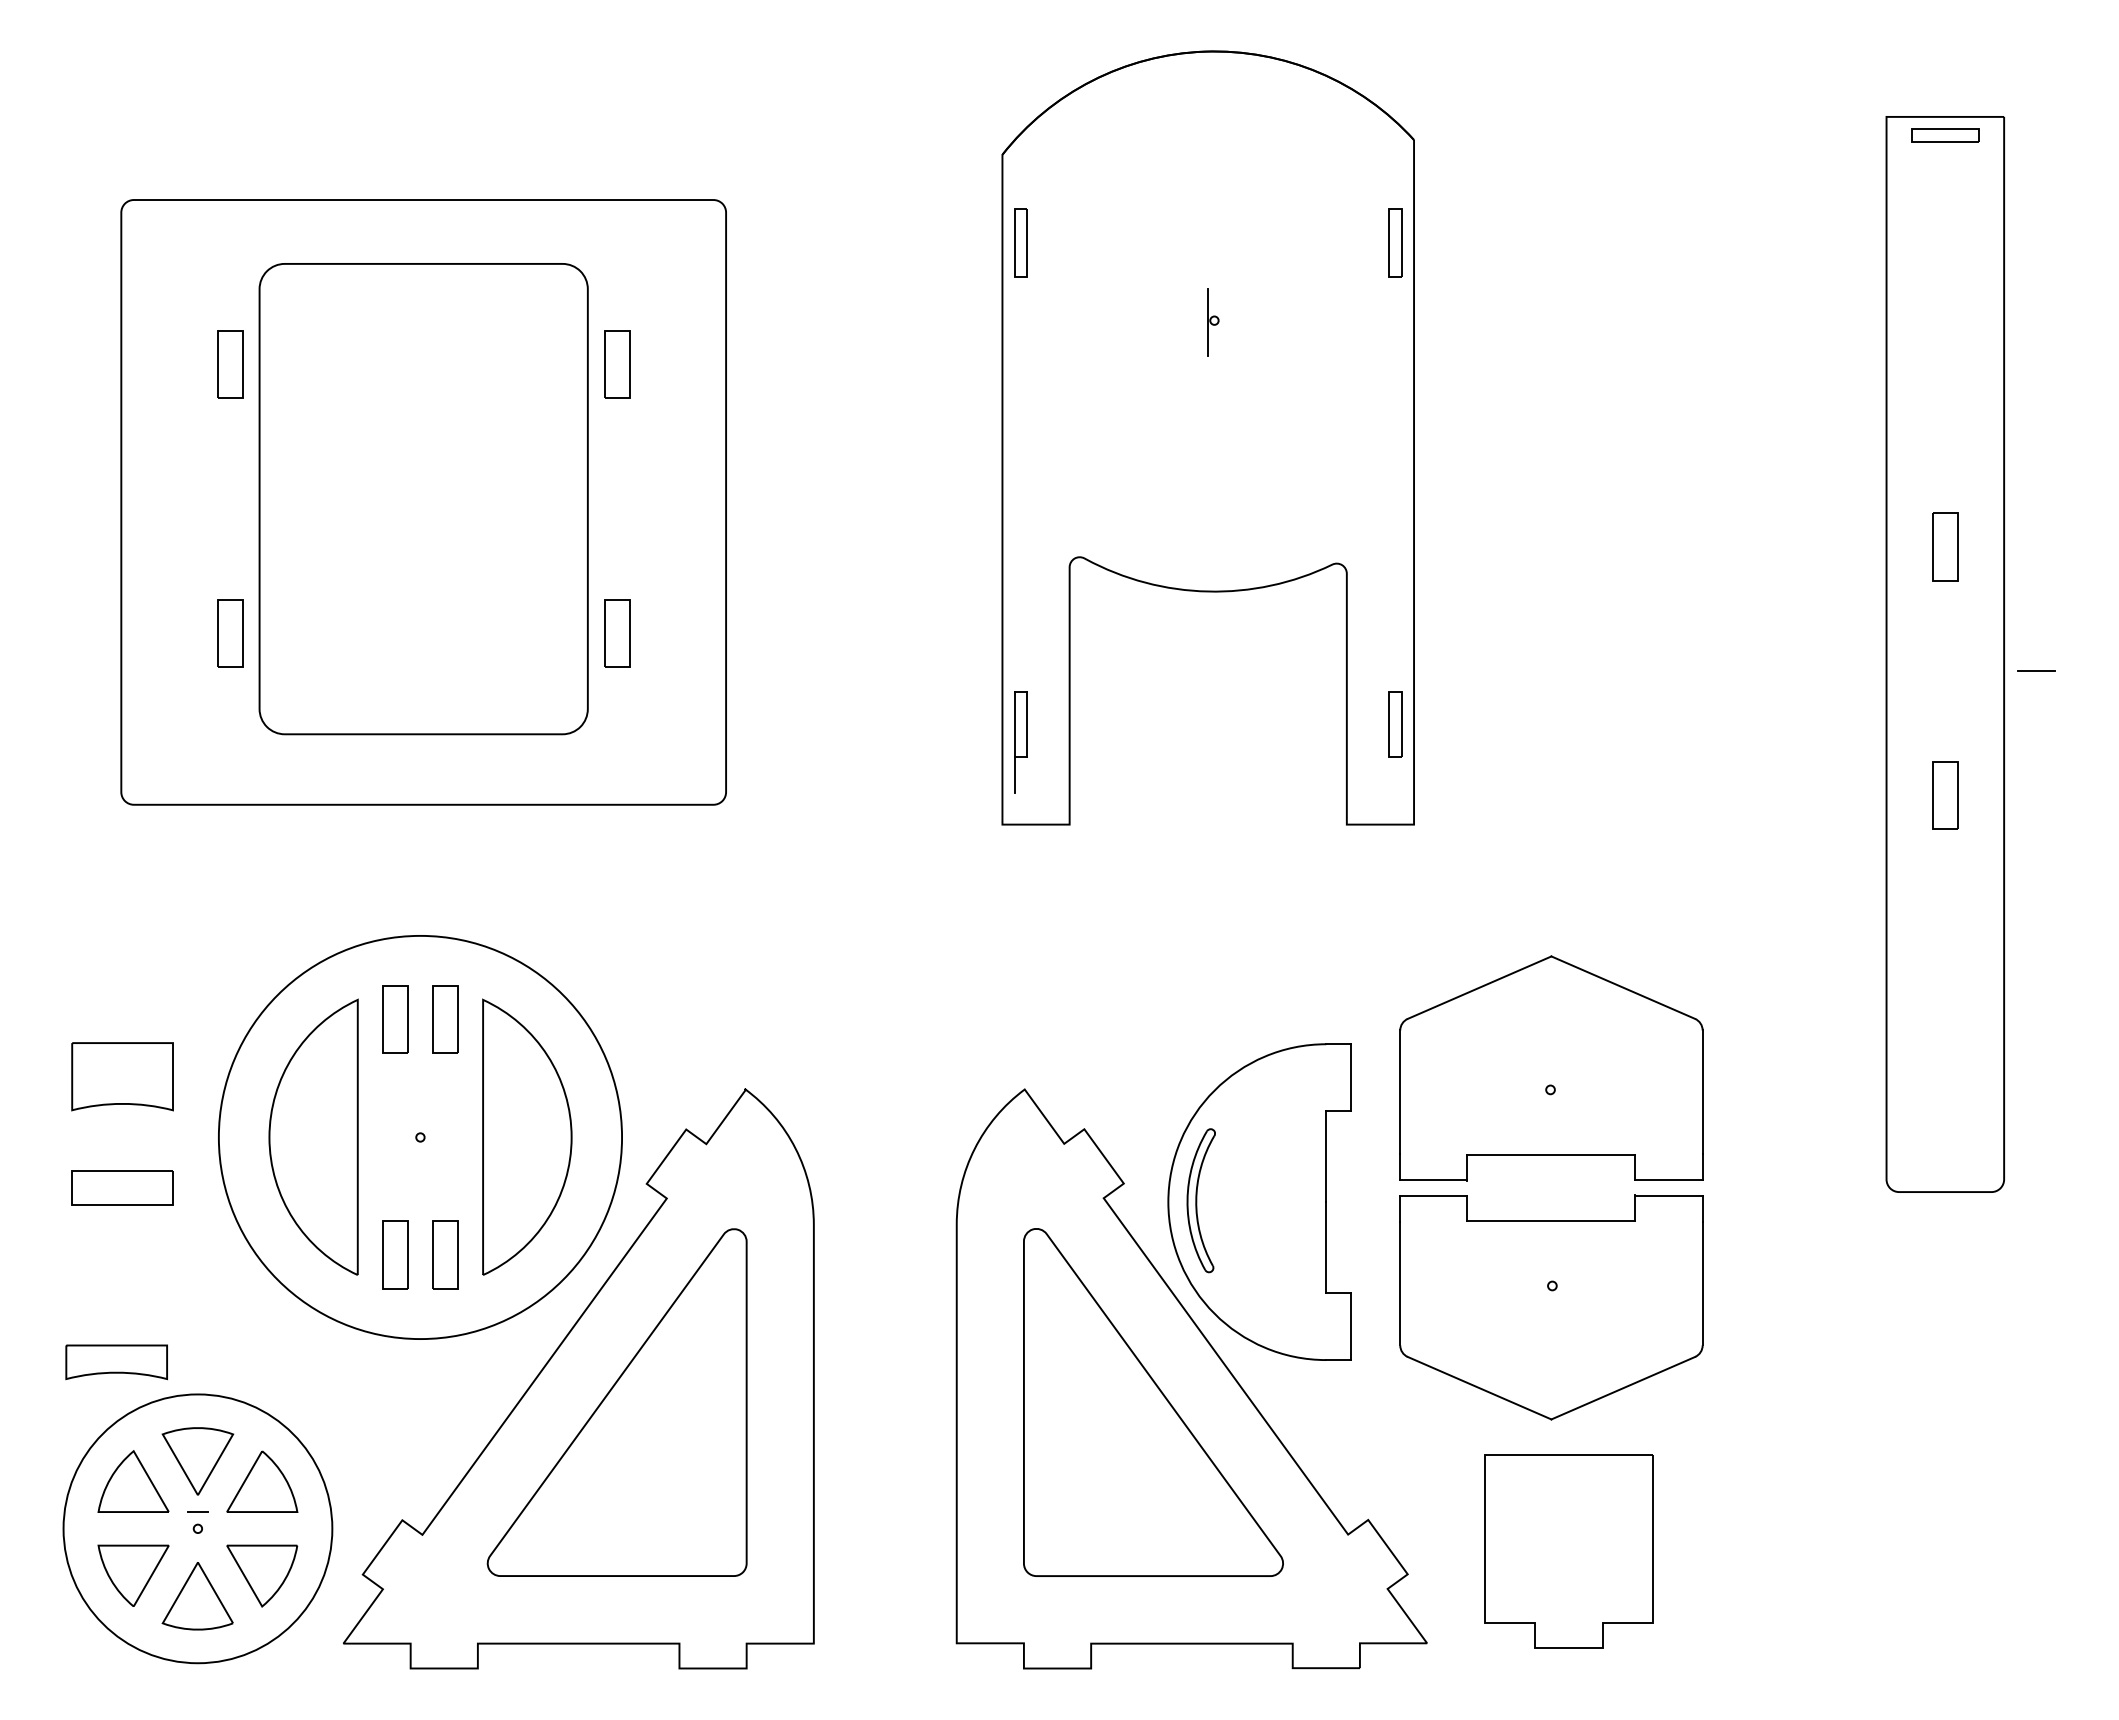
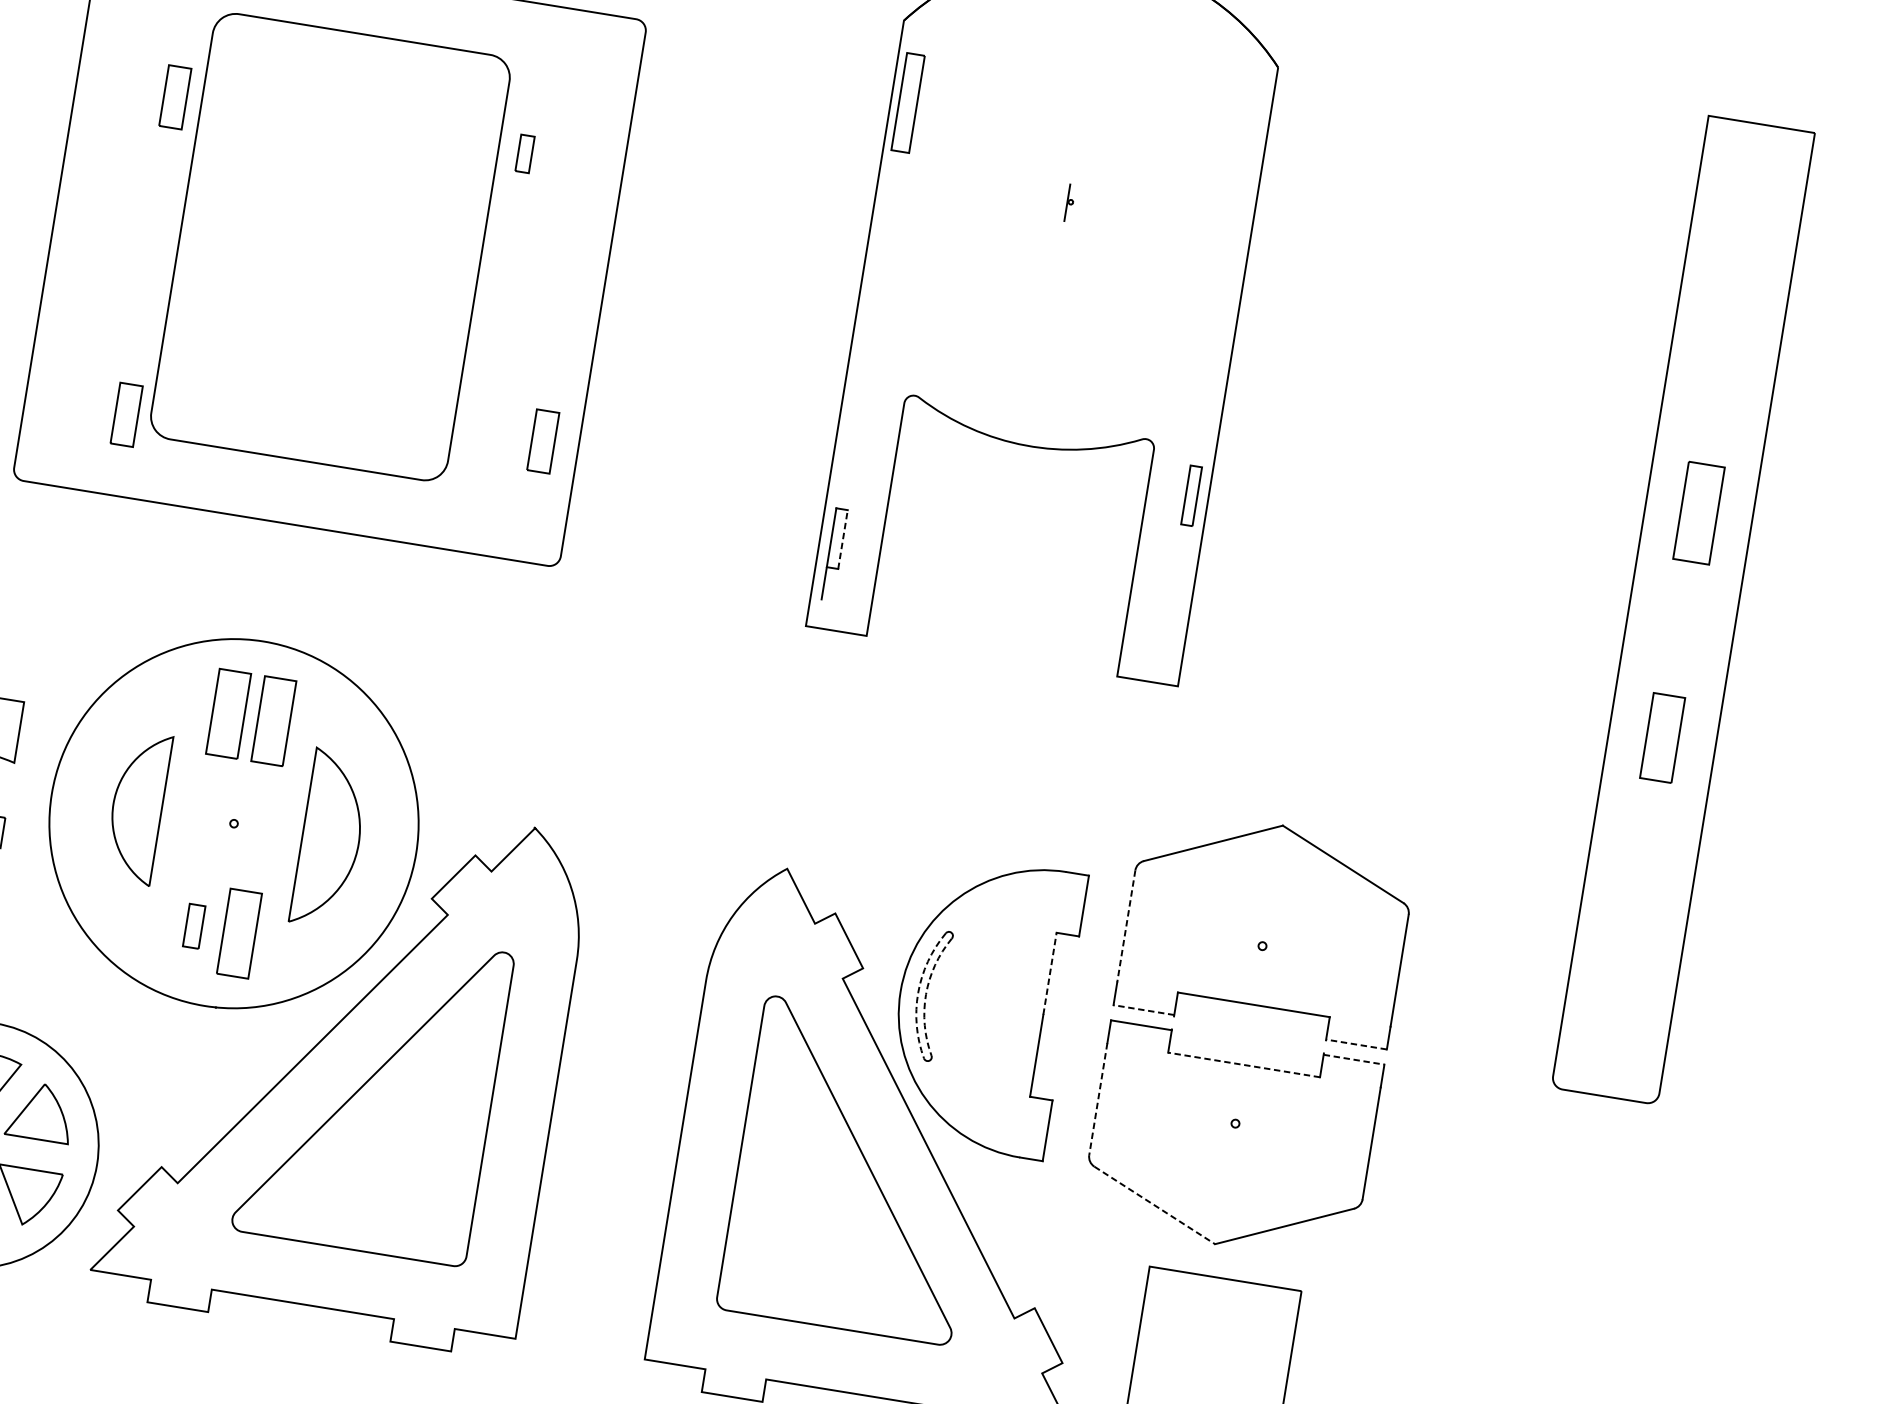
part: (1945, 135) -> (1759, 141), removed
part: (1020, 242) -> (907, 102), size x1.6
part: (1395, 242) -> (1246, 157), removed
part: (1213, 322) -> (1070, 203), size x0.6
part: (617, 364) -> (525, 153), size x0.6
part: (1945, 546) -> (1699, 512), size x1.6
part: (230, 633) -> (126, 414), moved
part: (617, 633) -> (543, 441), moved
line: (2036, 671) -> (1763, 639), removed
line: (1027, 724) -> (843, 539), solid -> dashed
part: (1395, 724) -> (1191, 495), moved
part: (1945, 795) -> (1662, 737), size x1.4
part: (395, 1019) -> (228, 713), size x1.4
part: (445, 1019) -> (273, 720), size x1.4
line: (1400, 1092) -> (1126, 926), solid -> dashed
part: (313, 1136) -> (137, 807), size x0.6
part: (527, 1136) -> (330, 838), size x0.7
line: (1326, 1156) -> (1050, 973), solid -> dashed
line: (1433, 1179) -> (1143, 1010), solid -> dashed
line: (1669, 1179) -> (1356, 1044), solid -> dashed
line: (1669, 1196) -> (1354, 1059), solid -> dashed
arc: (1187, 1200) -> (918, 992), solid -> dashed
arc: (1196, 1200) -> (926, 994), solid -> dashed
line: (1551, 1221) -> (1244, 1065), solid -> dashed
part: (395, 1254) -> (194, 925), size x0.7
part: (445, 1254) -> (239, 933), size x1.4
line: (1400, 1283) -> (1098, 1099), solid -> dashed
line: (1480, 1388) -> (1155, 1205), solid -> dashed

